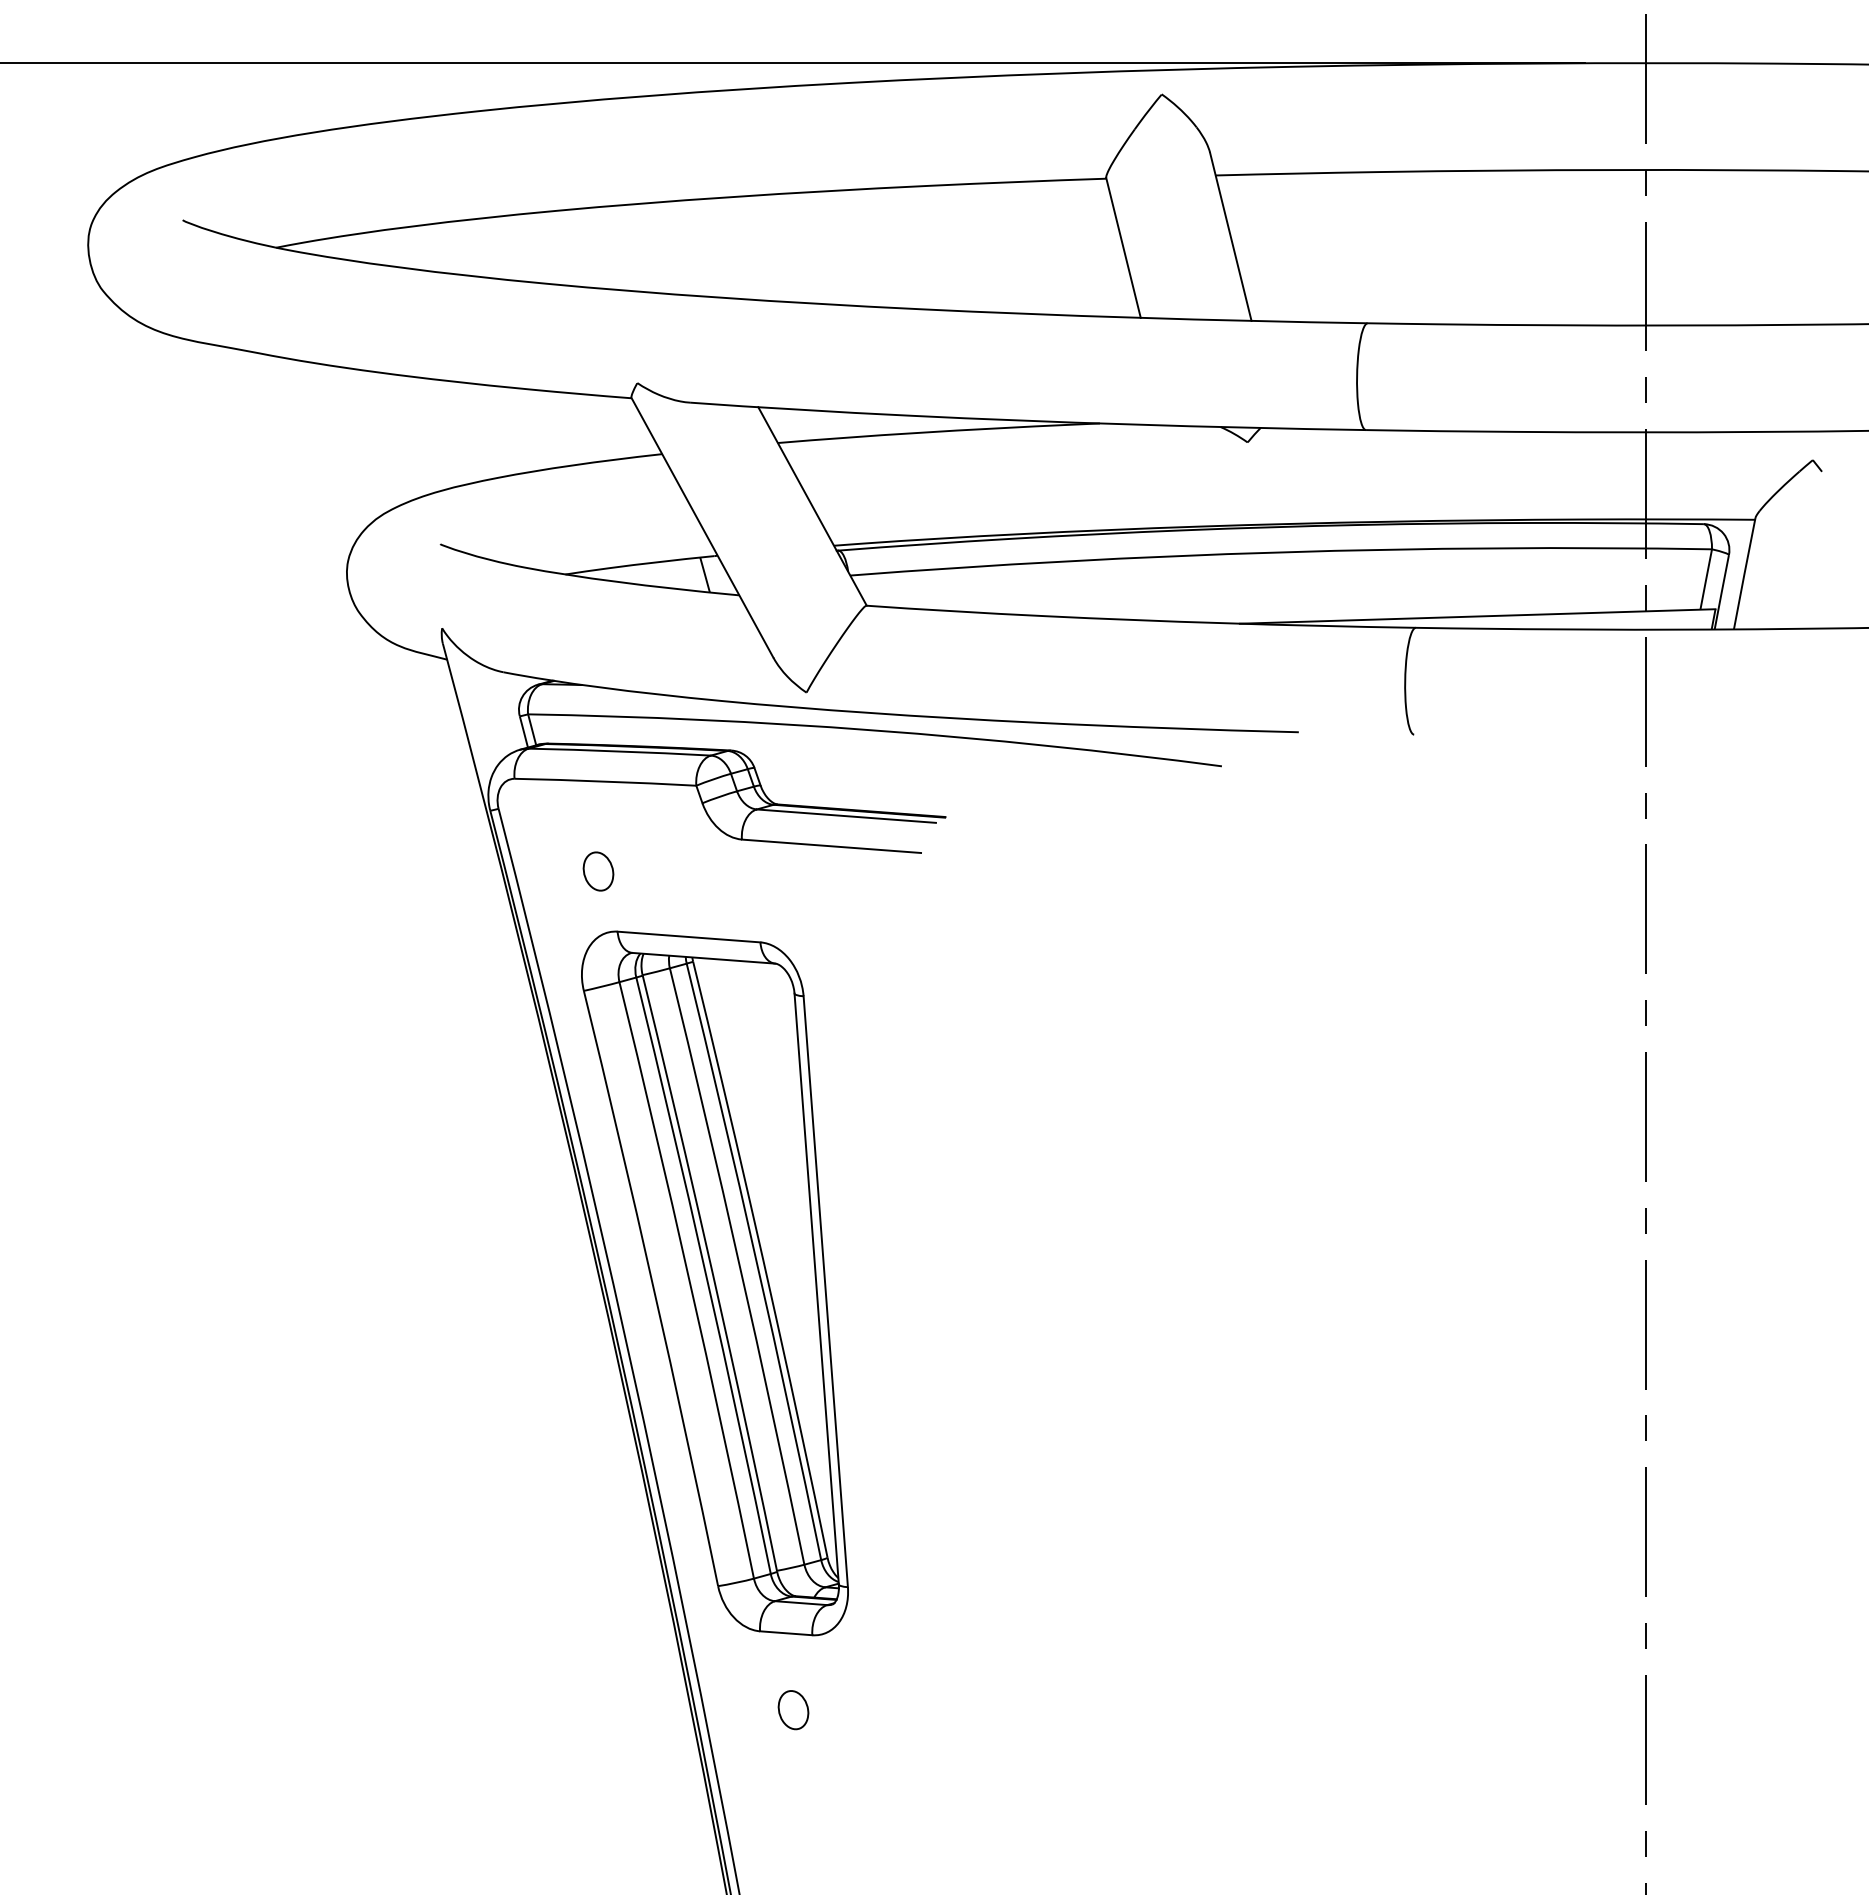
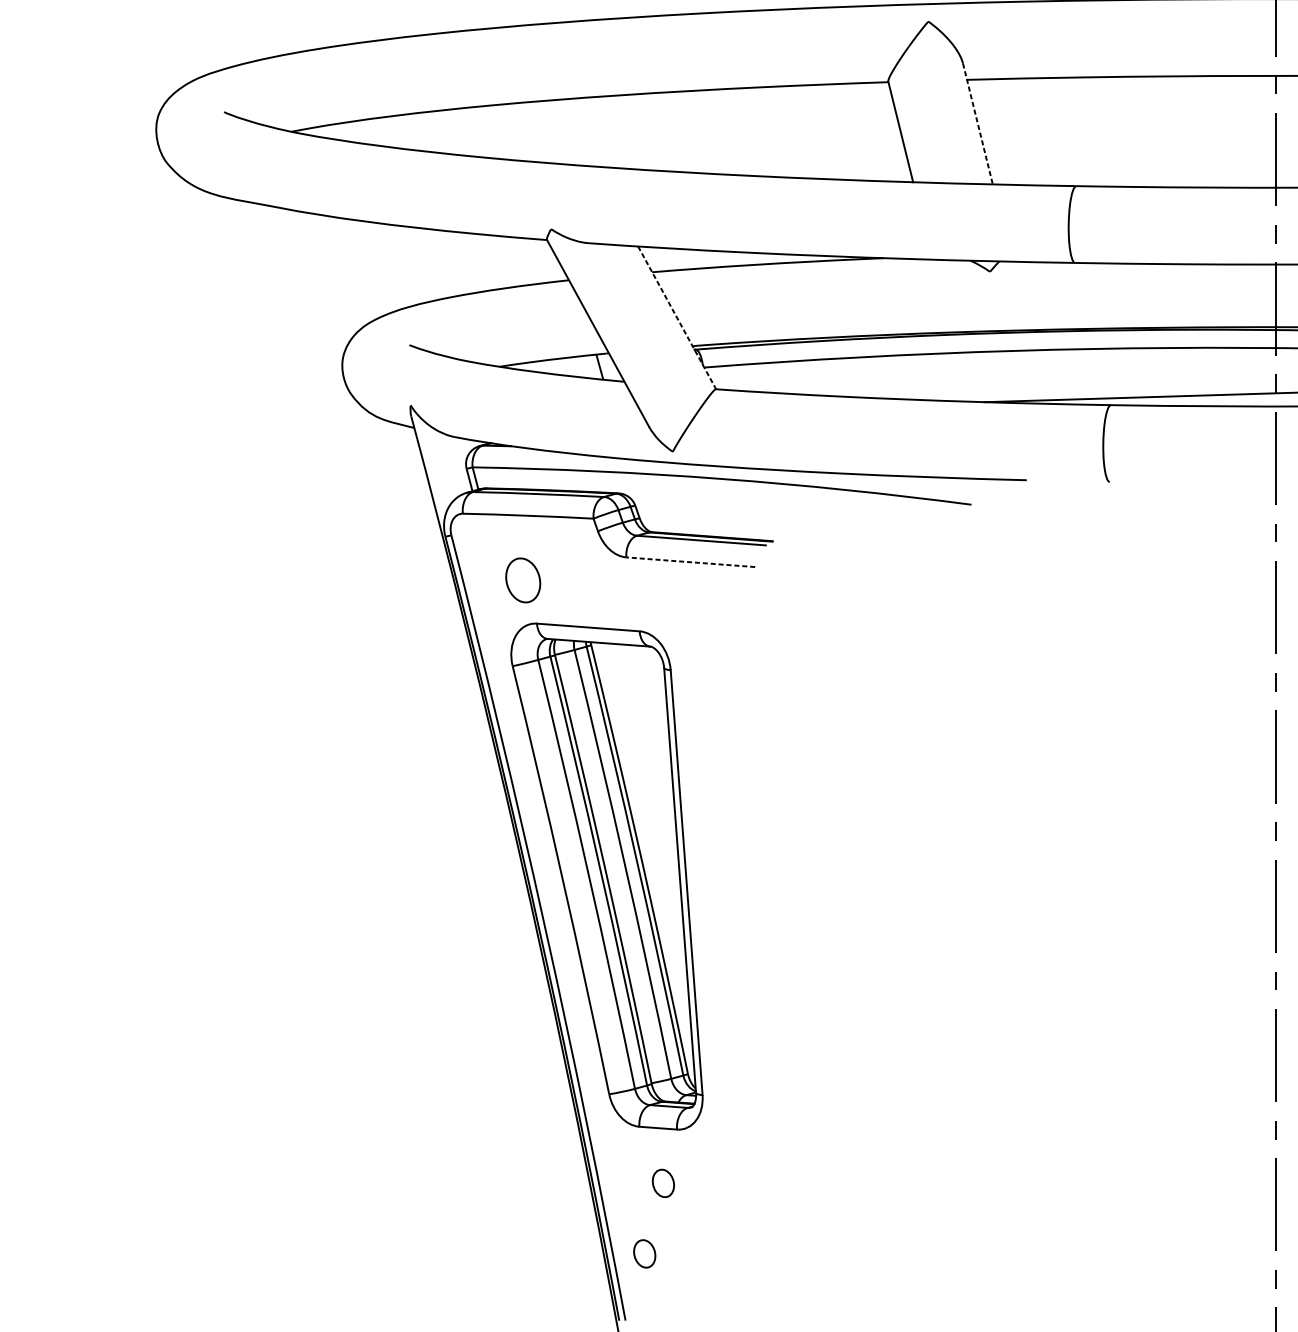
line: (1230, 236) -> (977, 123), solid -> dashed
line: (812, 506) -> (677, 317), solid -> dashed
line: (831, 846) -> (690, 562), solid -> dashed
part: (598, 871) -> (523, 580), size x1.6
part: (767, 1808) -> (644, 1254), added

